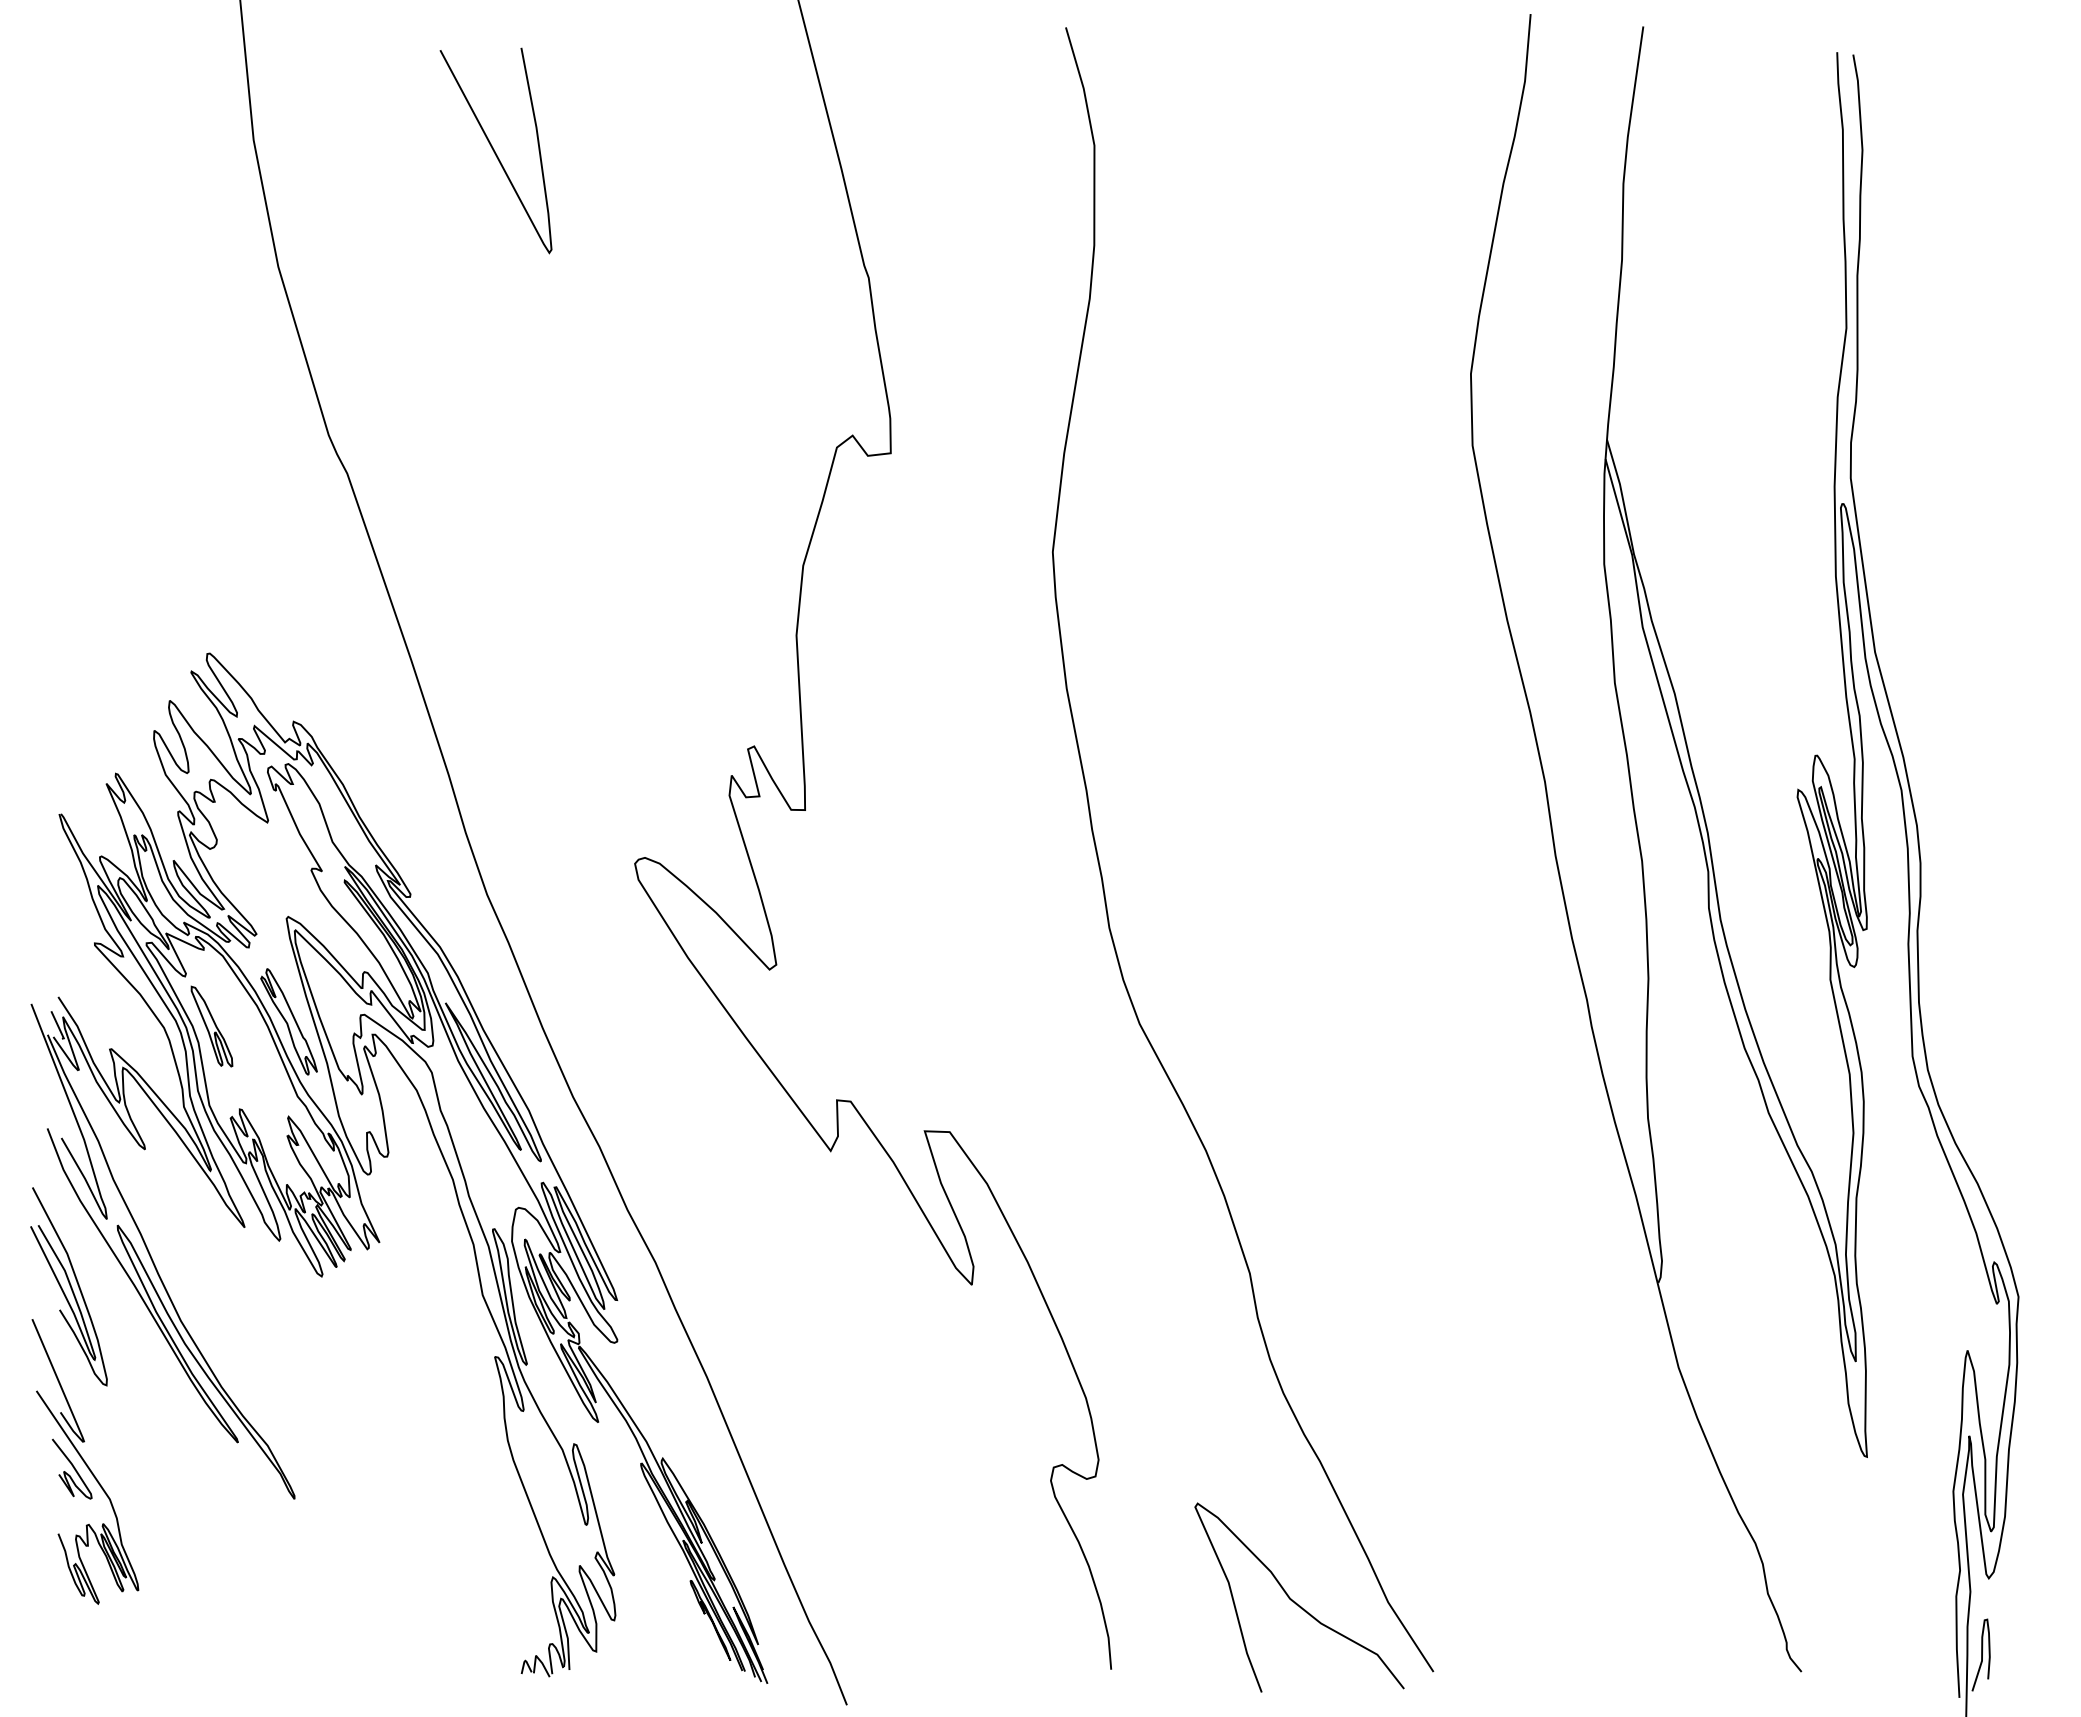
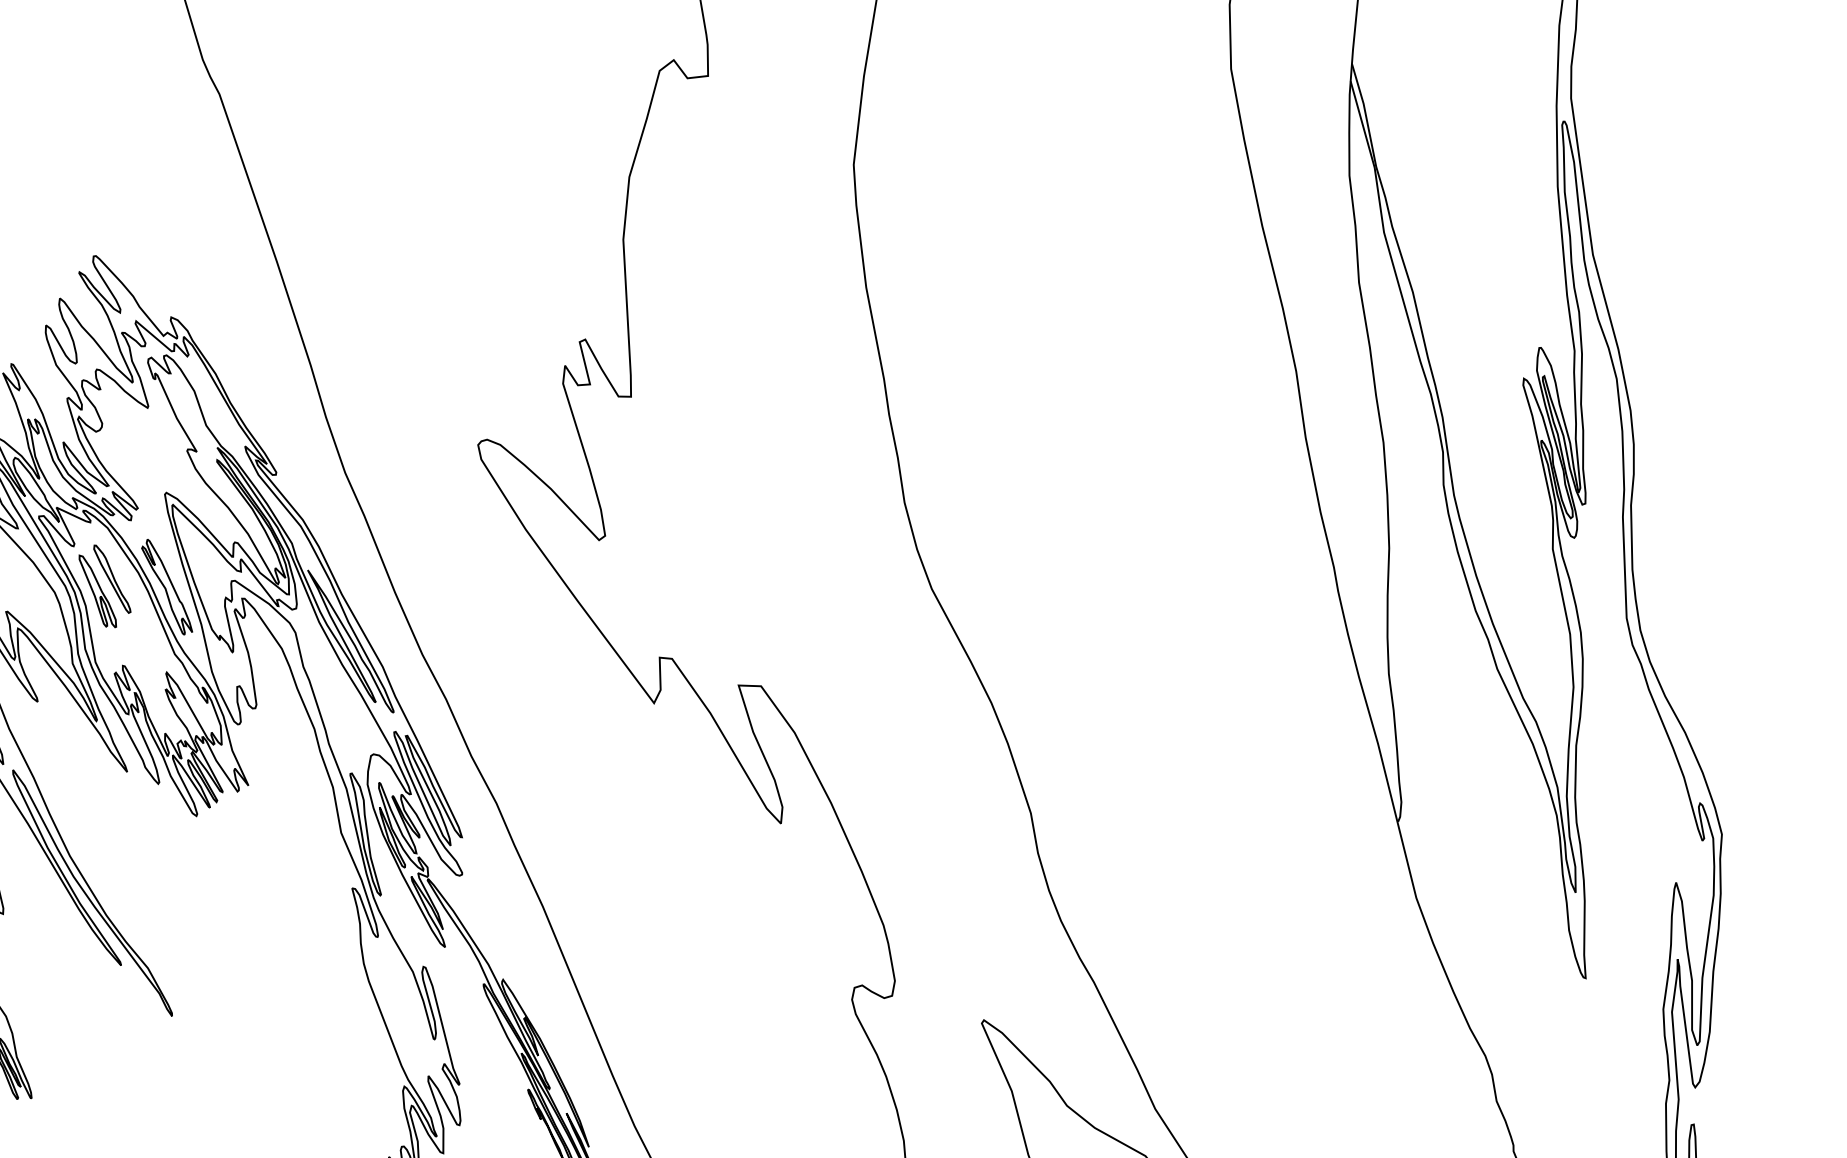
part: (228, 1012) -> (112, 578), added

